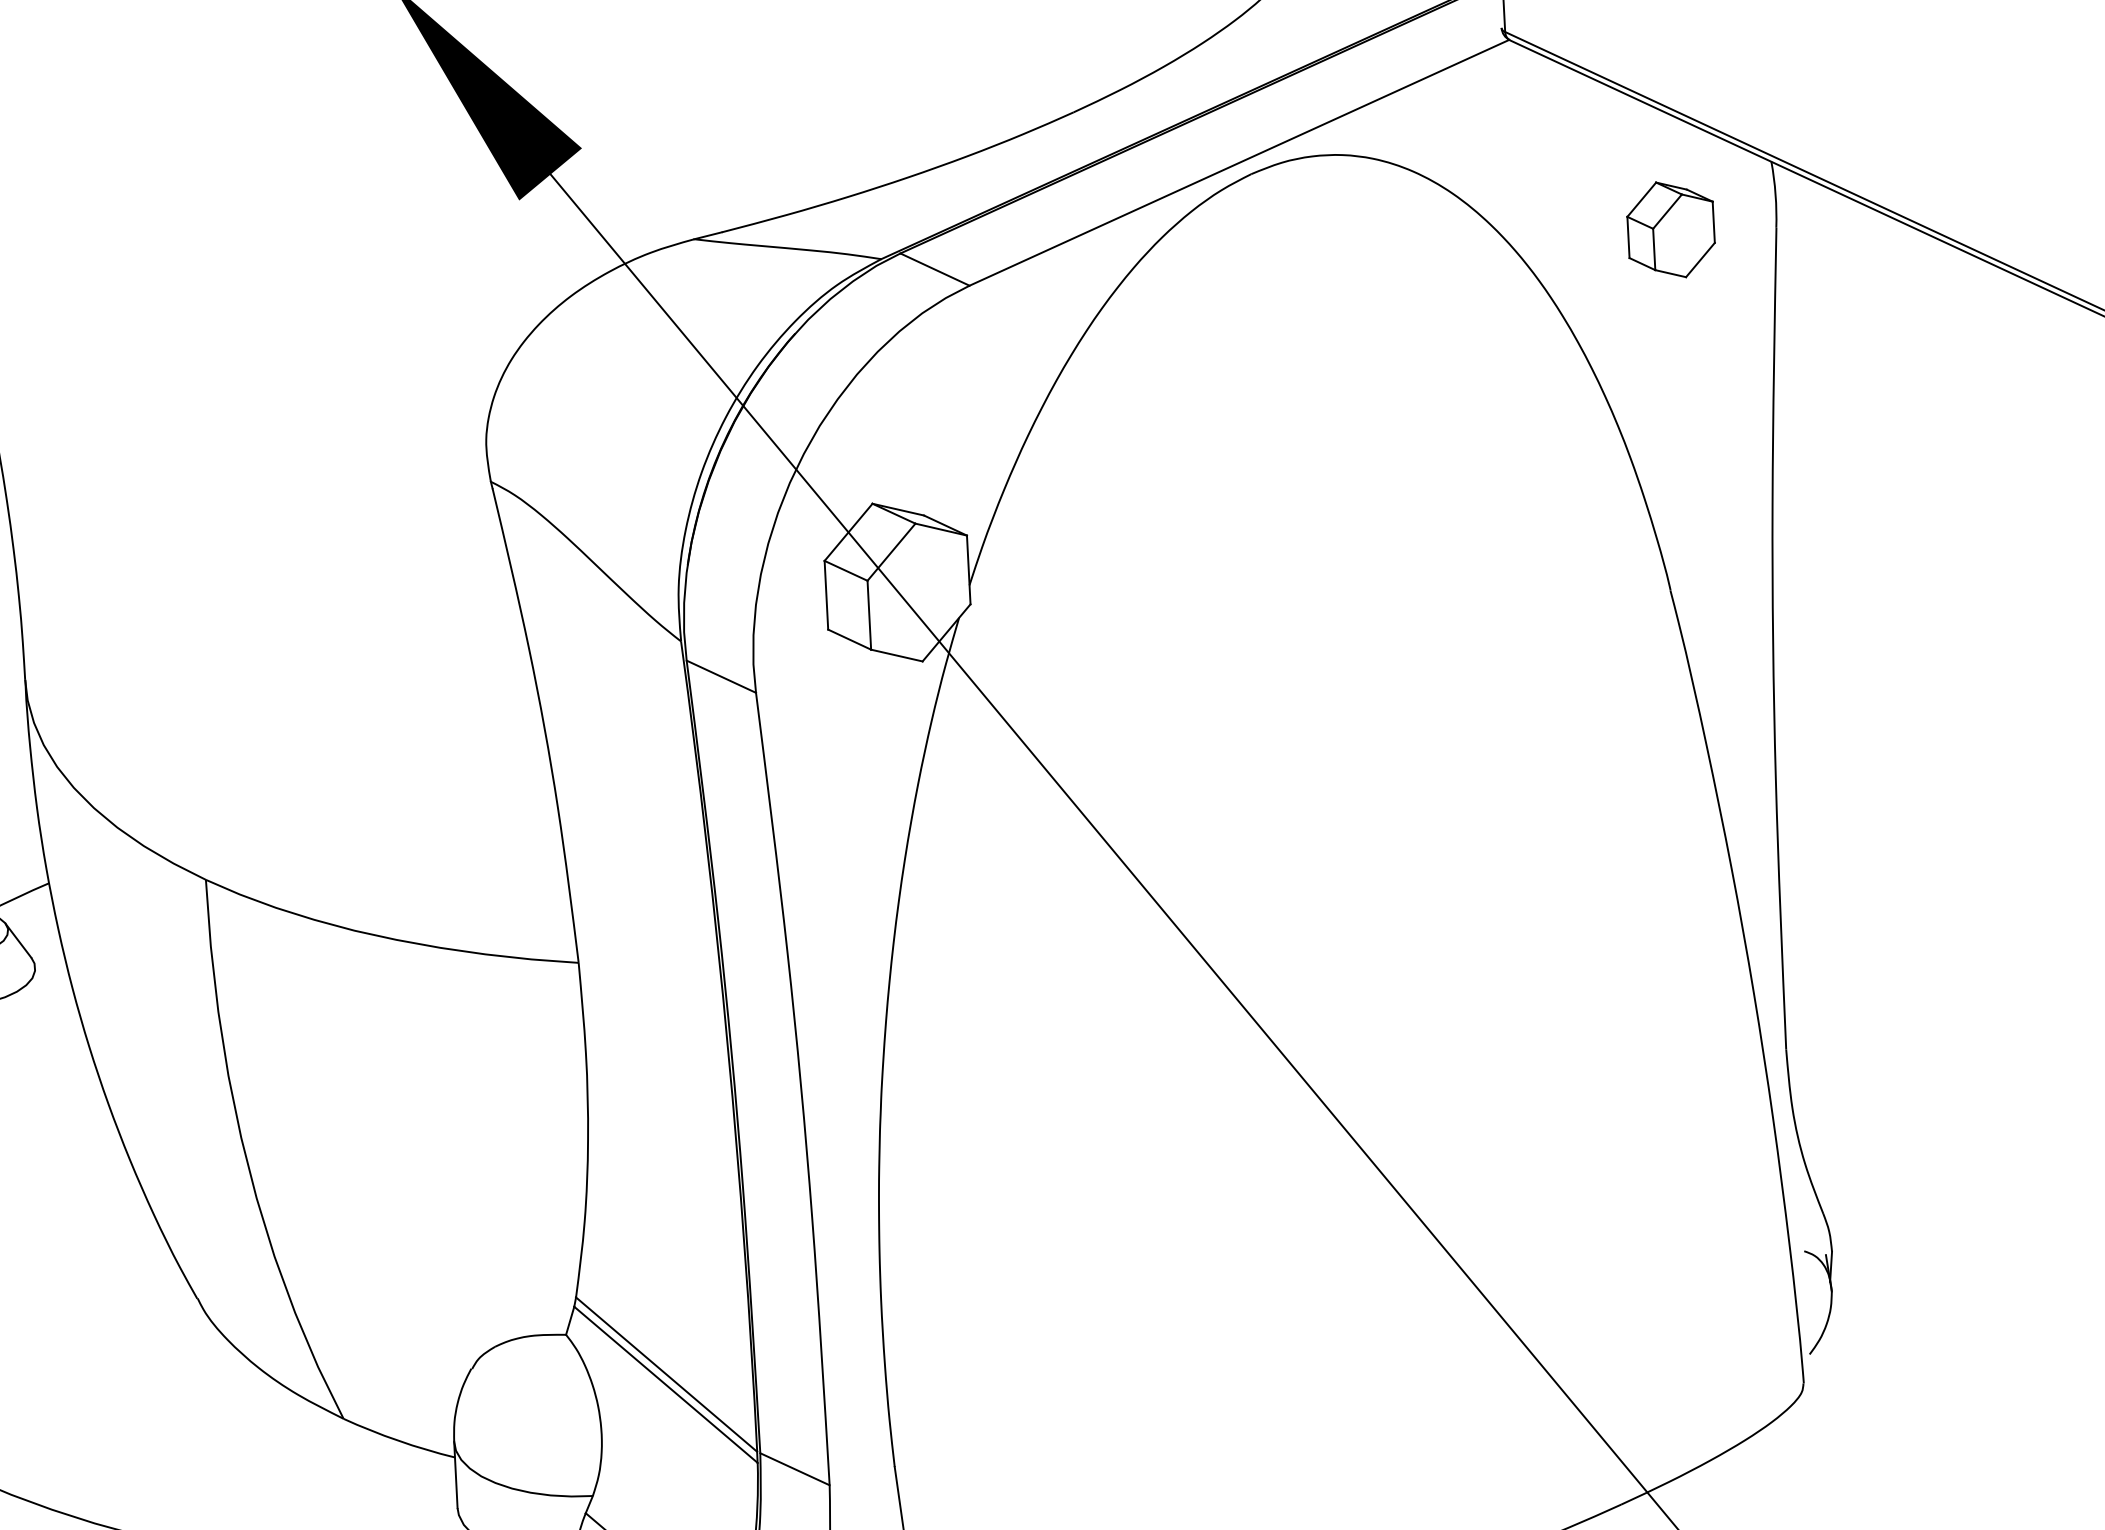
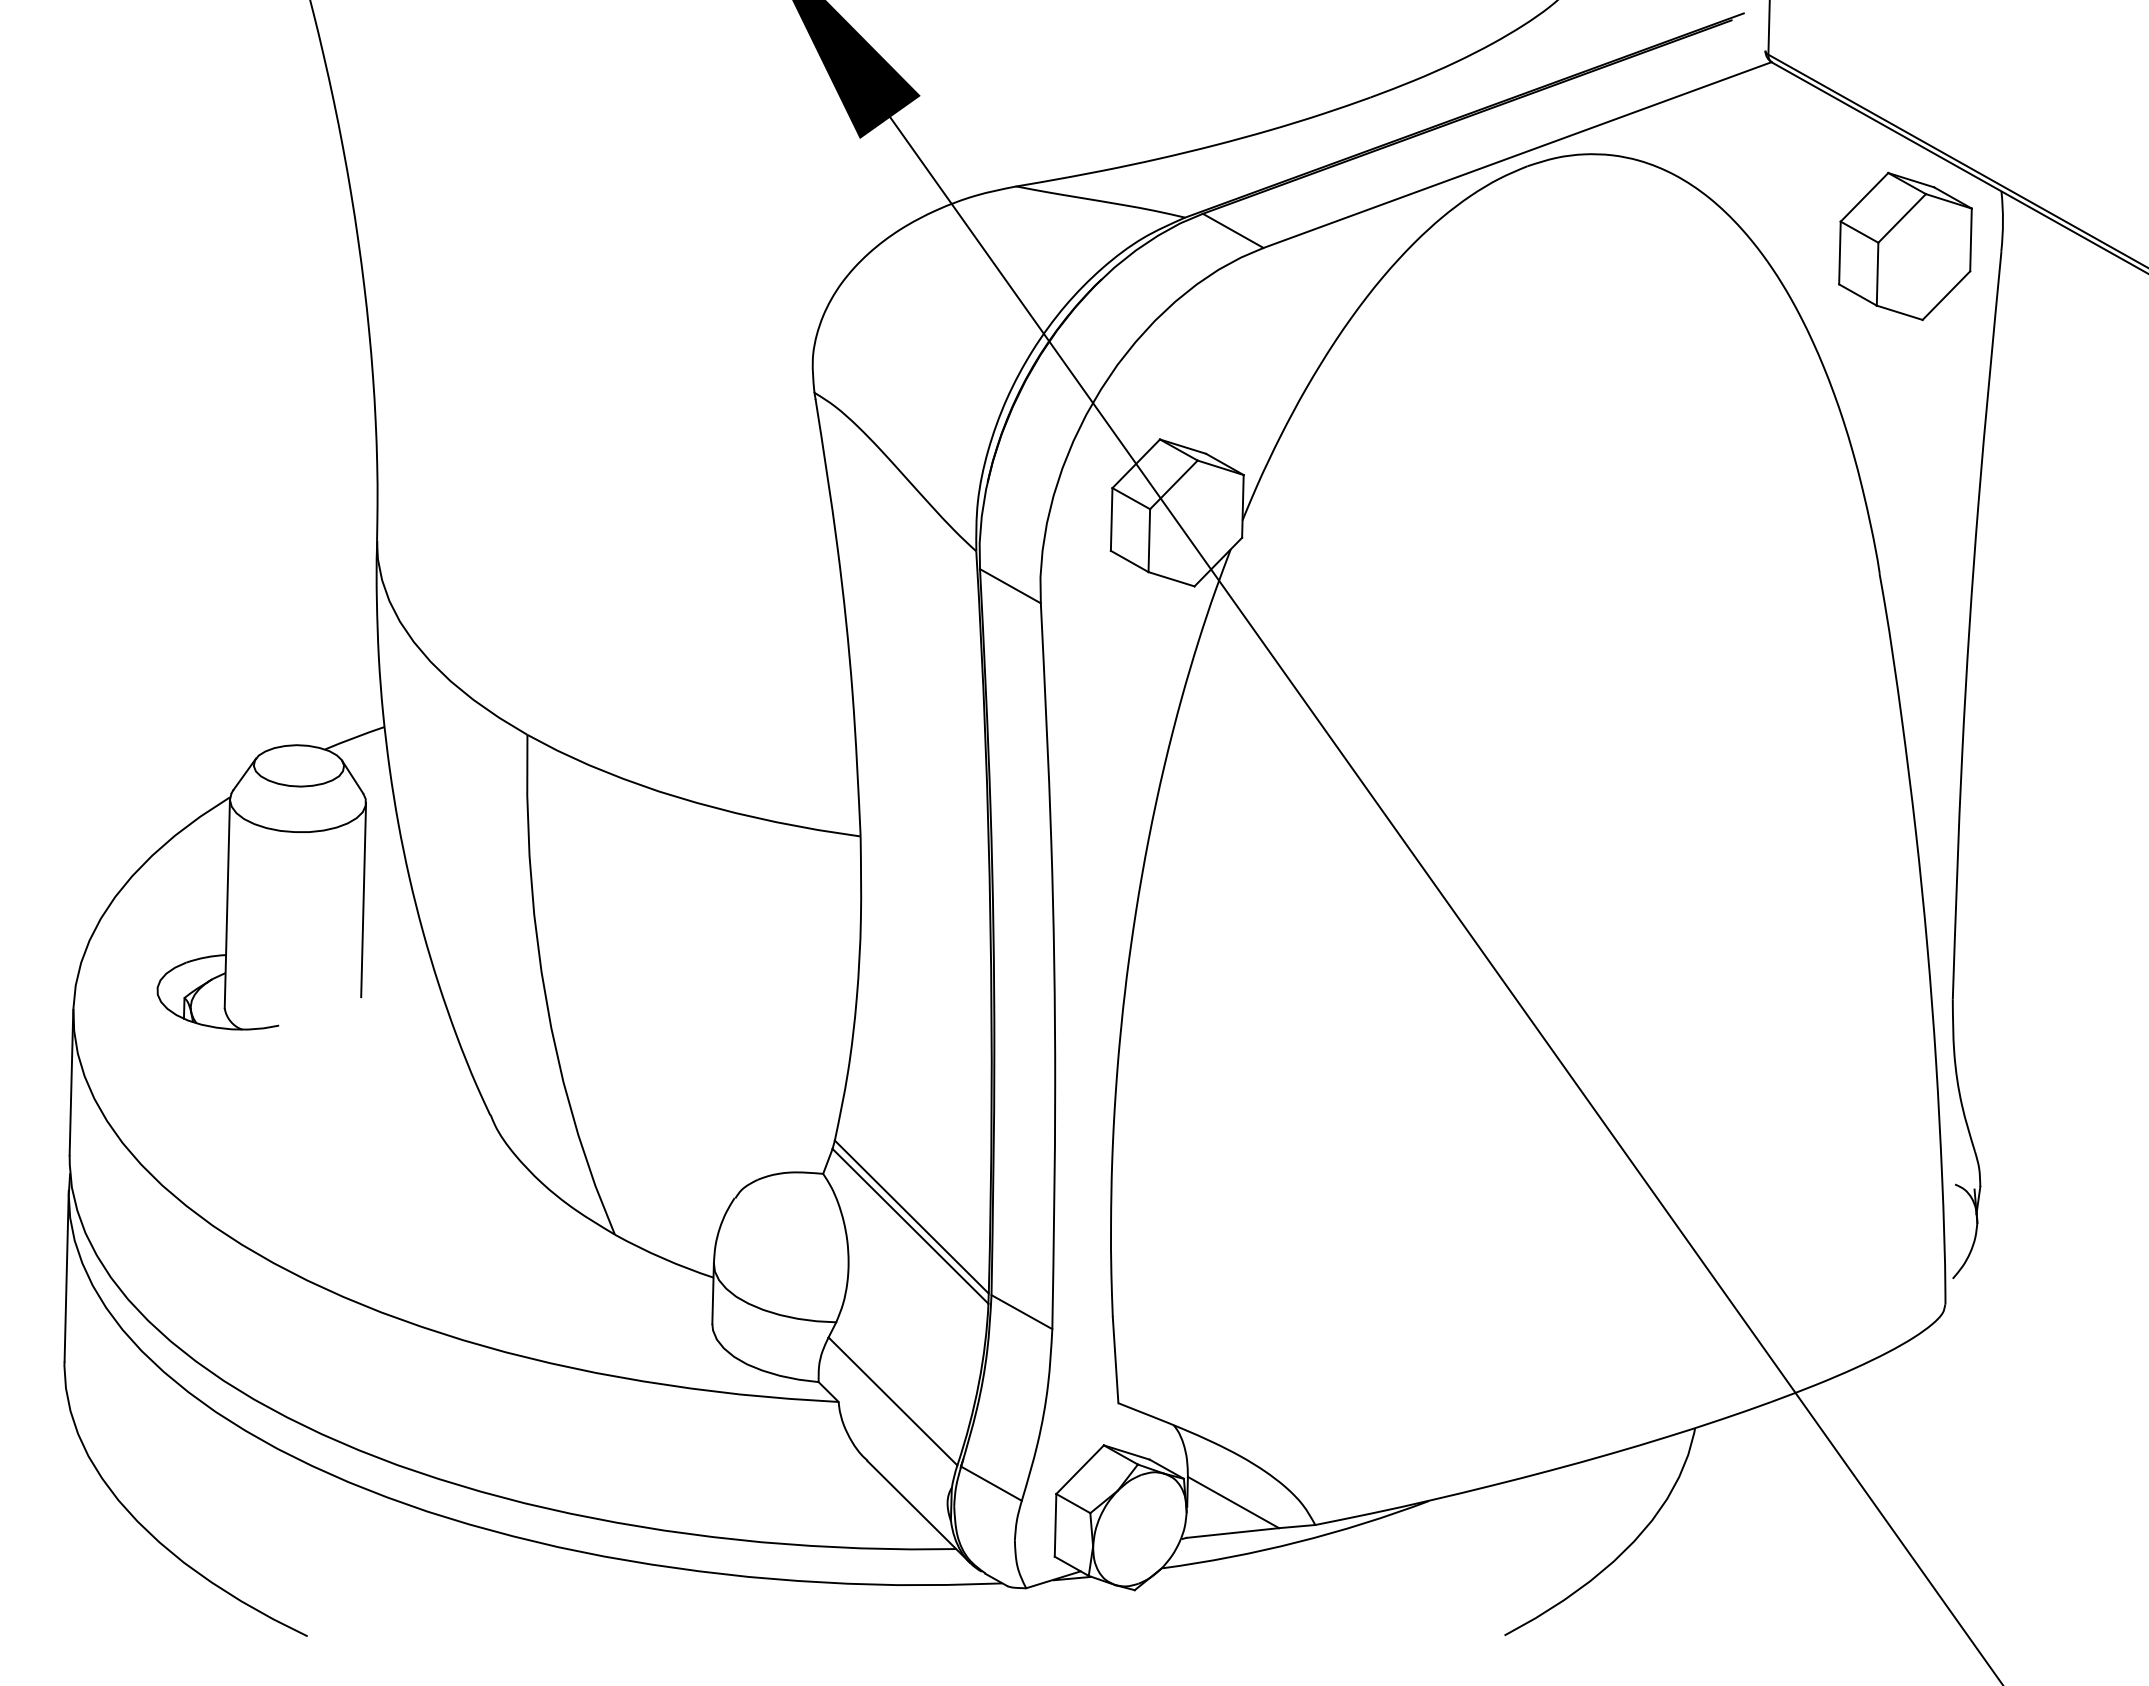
part: (1671, 229) -> (1905, 245), size x1.67
line: (40, 1073) -> (363, 899), added

